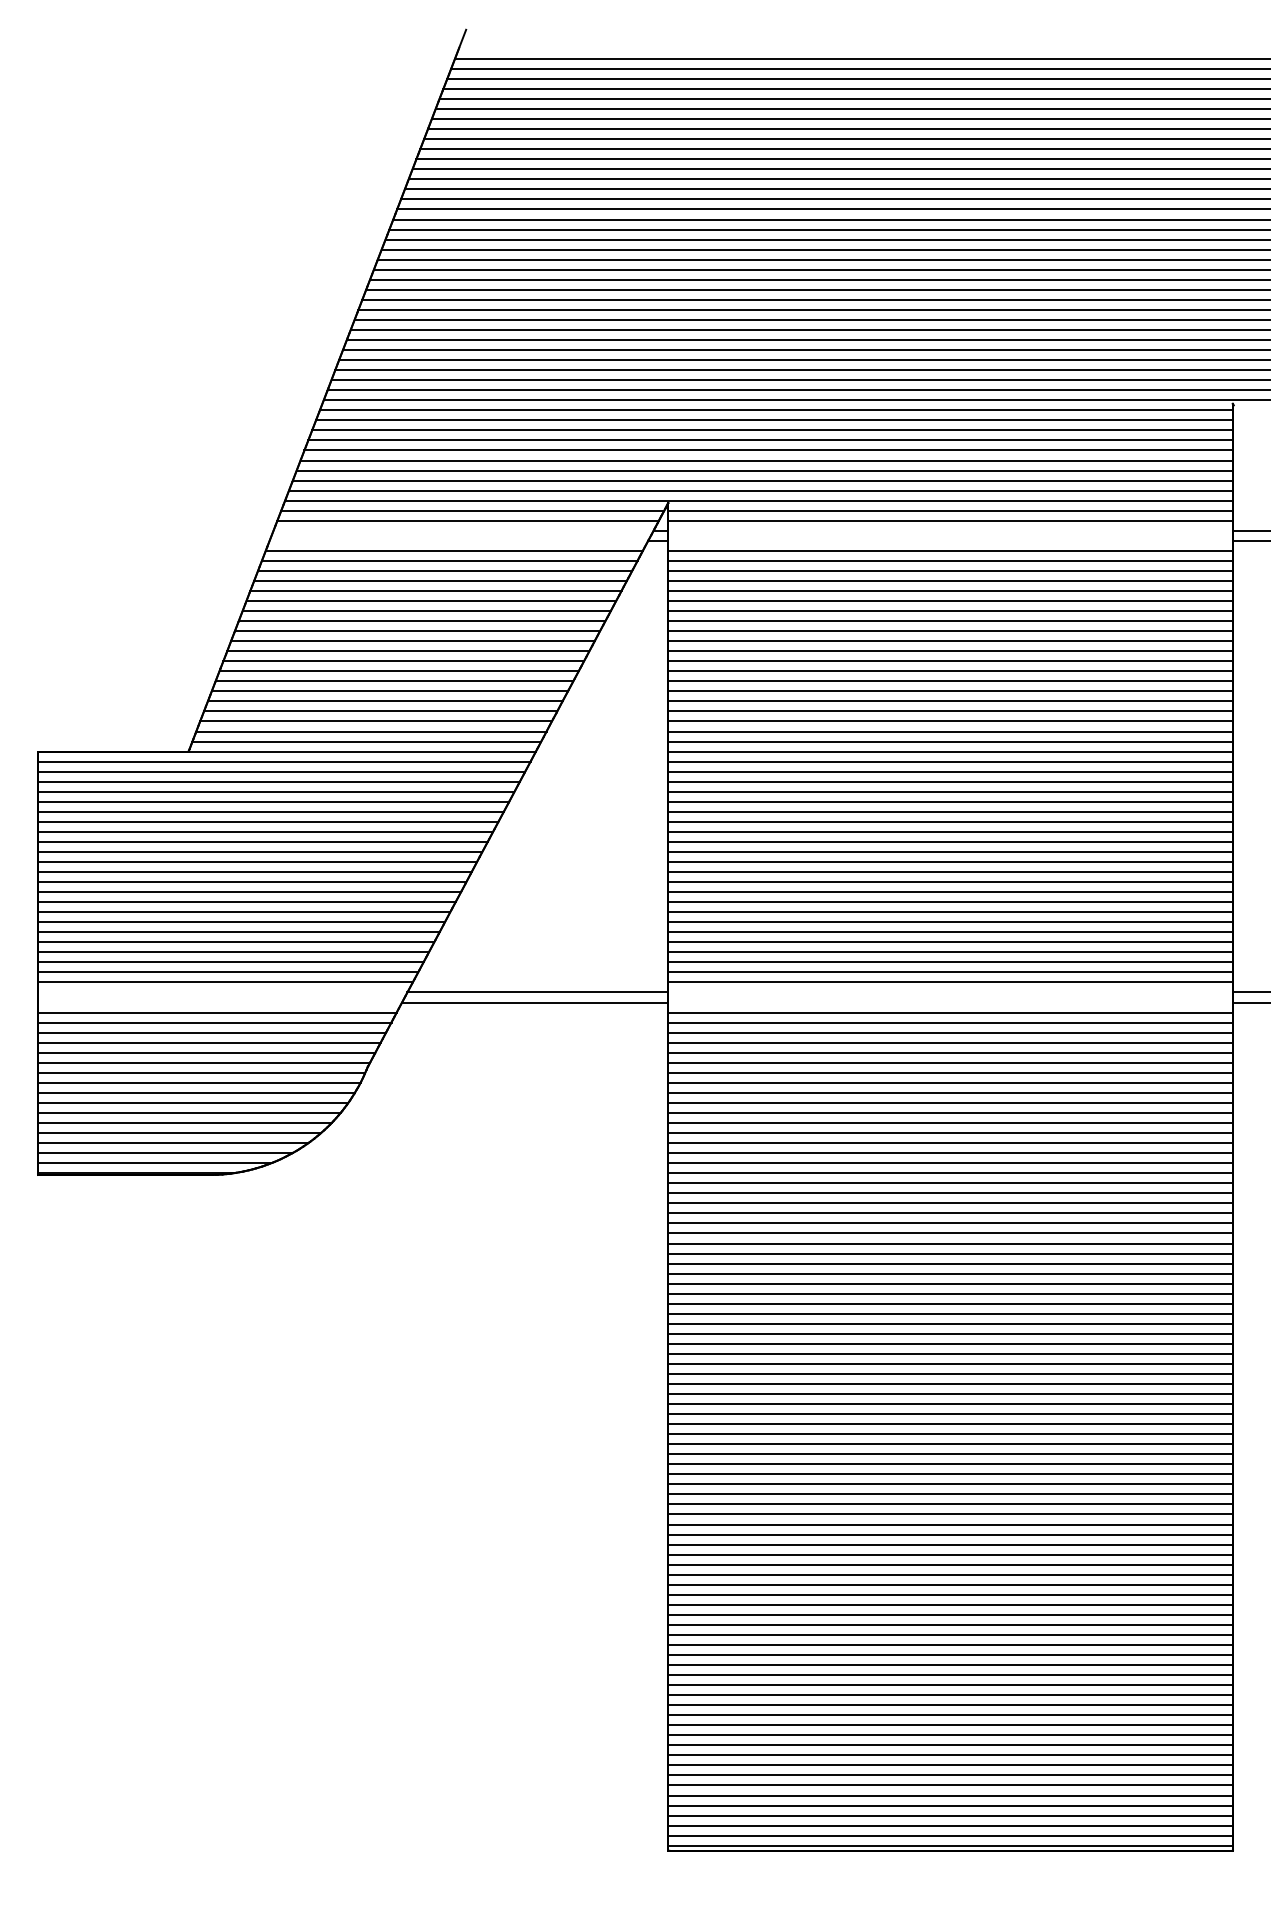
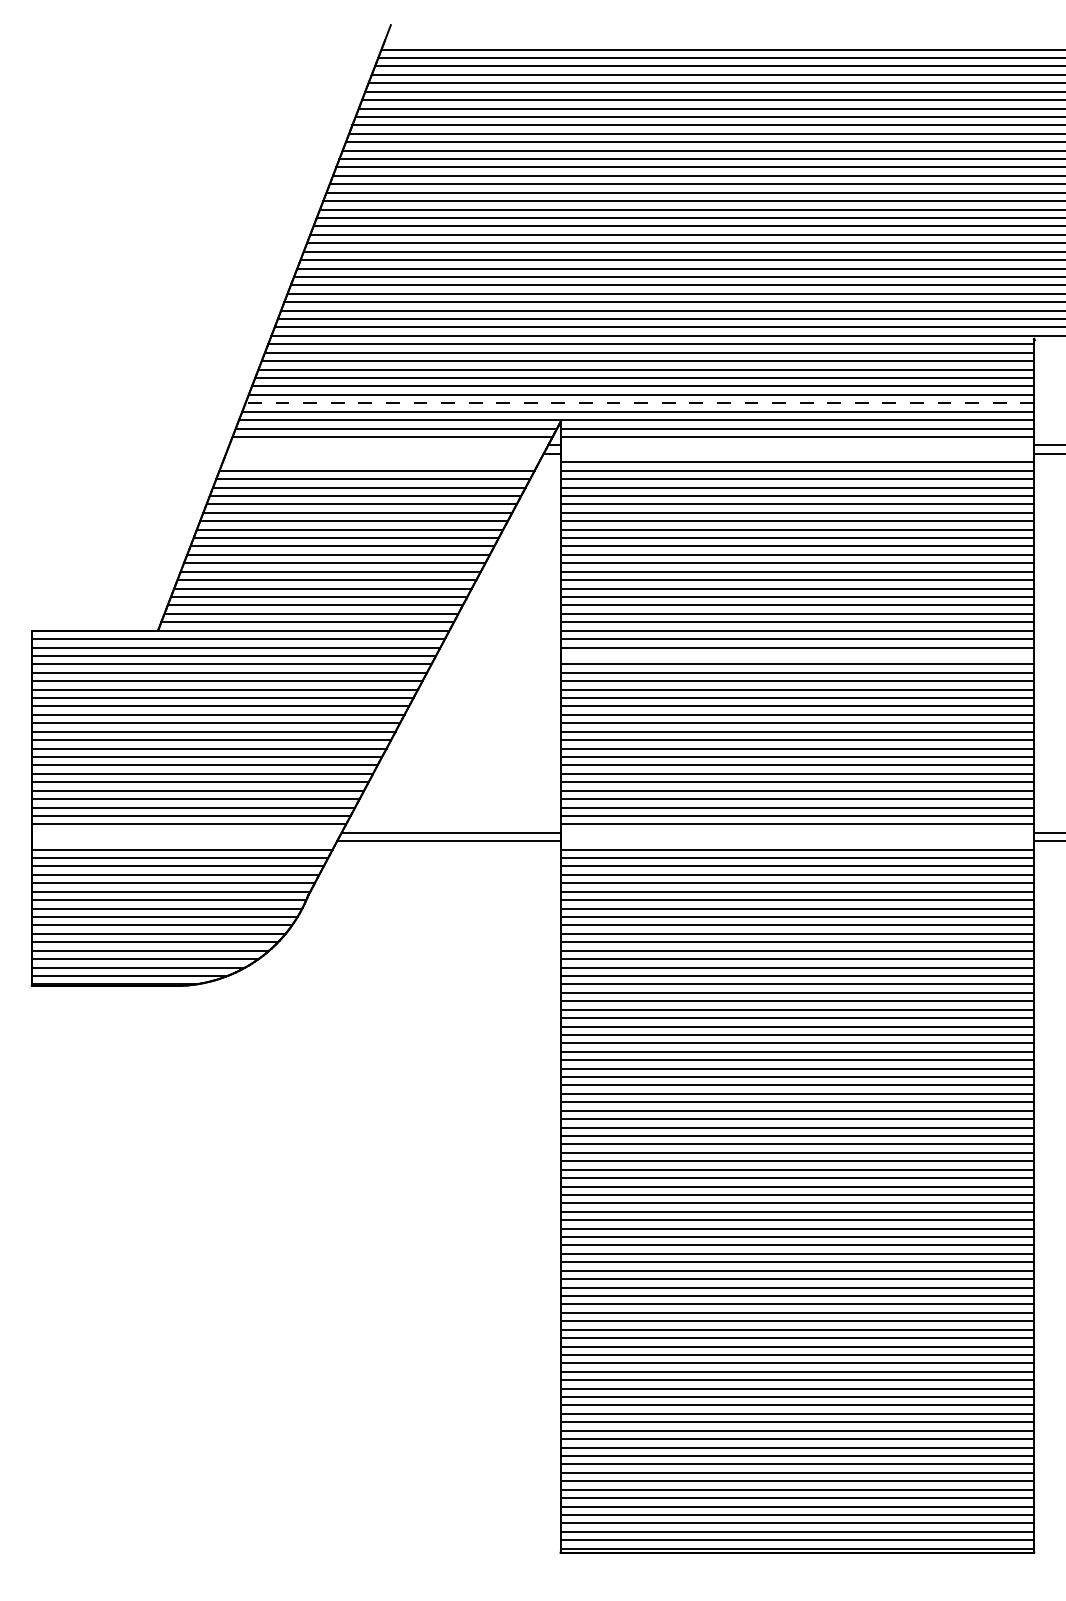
line: (762, 480) -> (639, 403), solid -> dashed
line: (453, 550) -> (380, 461), removed
line: (950, 781) -> (797, 655), removed

